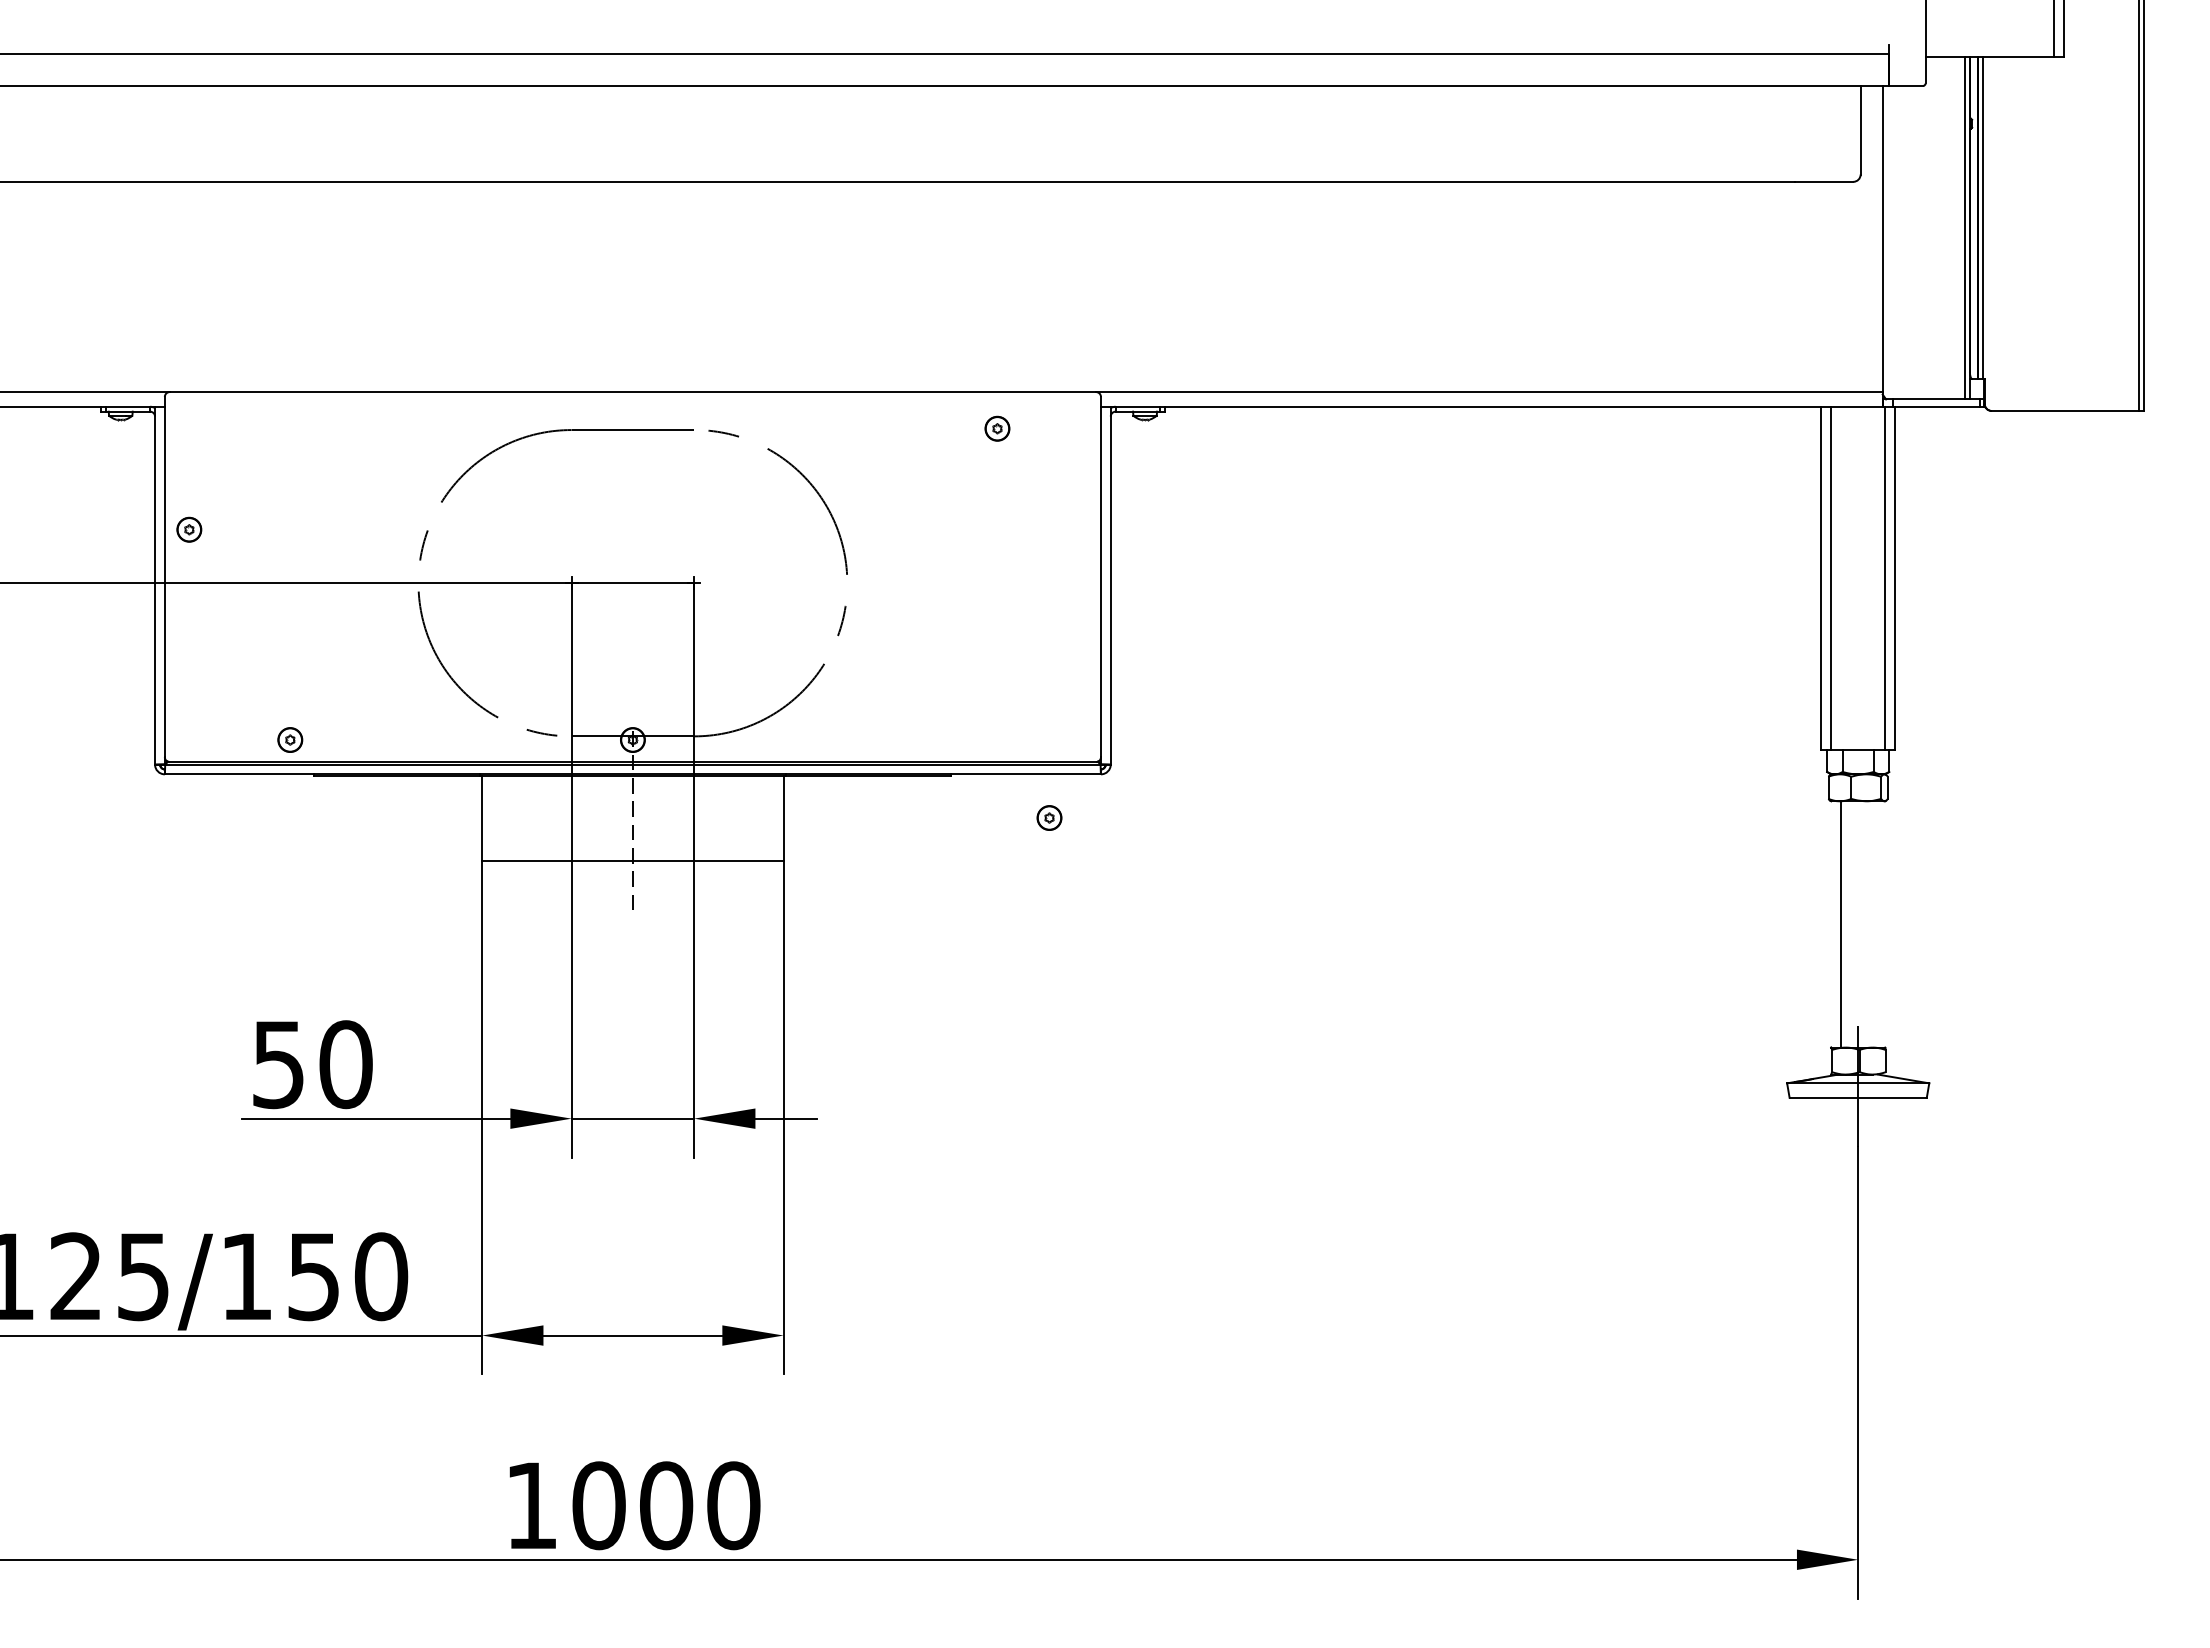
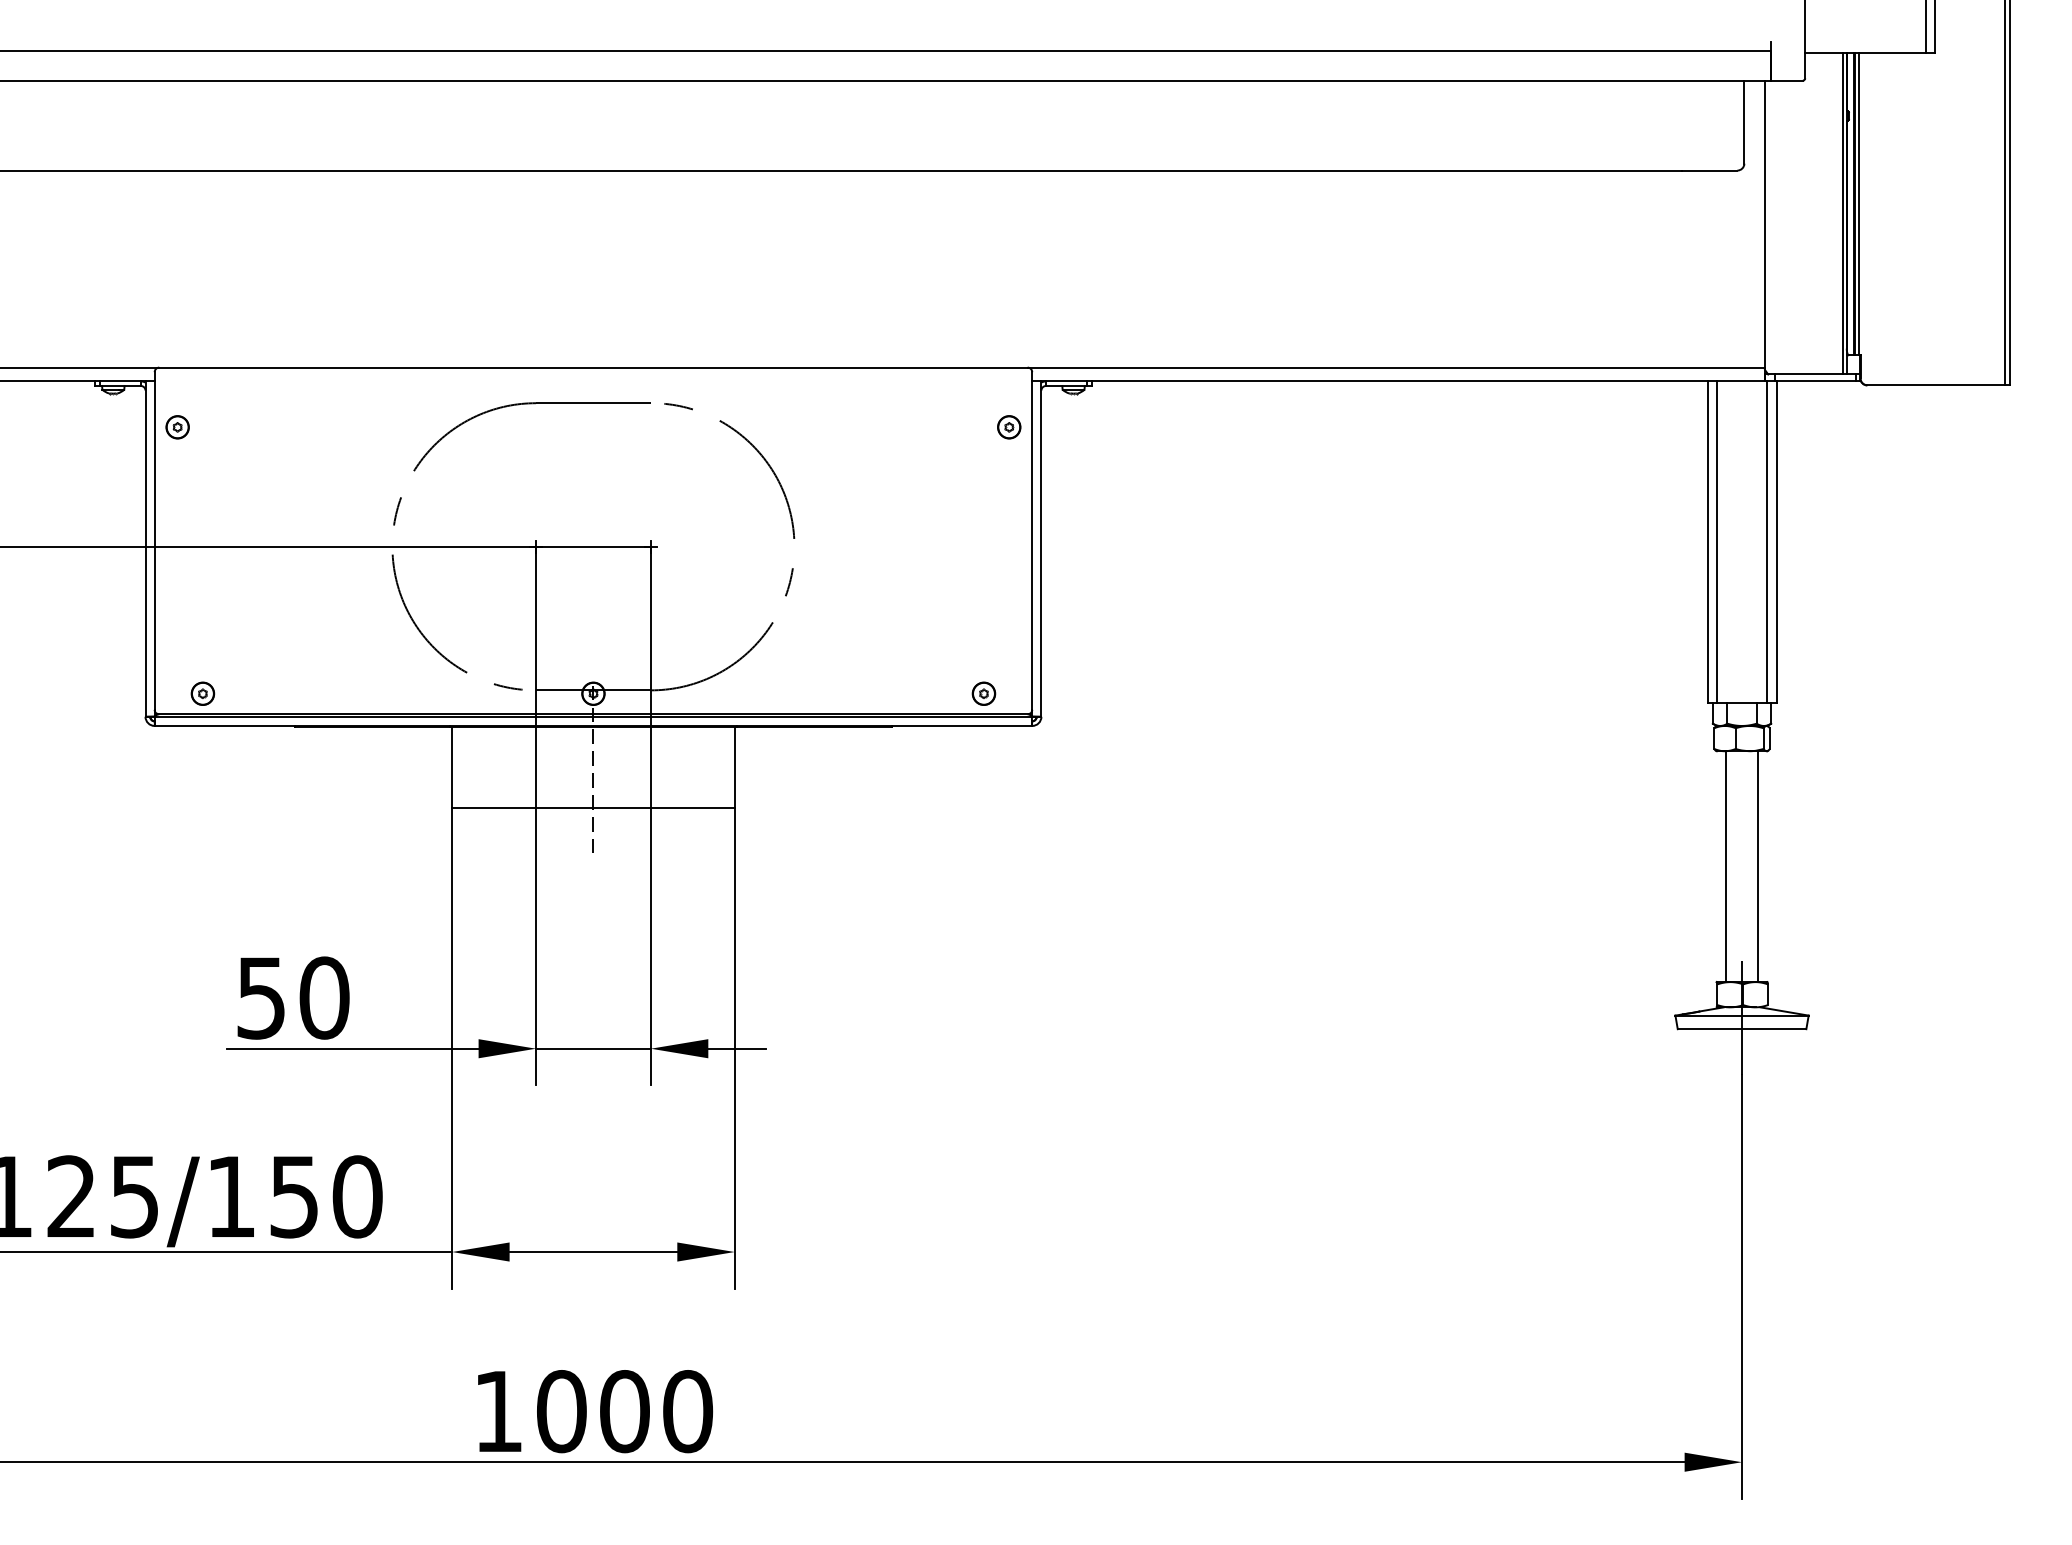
part: (997, 428) -> (1009, 427), moved
part: (189, 529) -> (177, 427), moved
part: (290, 739) -> (203, 693), moved
part: (1049, 817) -> (983, 693), moved
line: (1875, 924) -> (1758, 866), added

